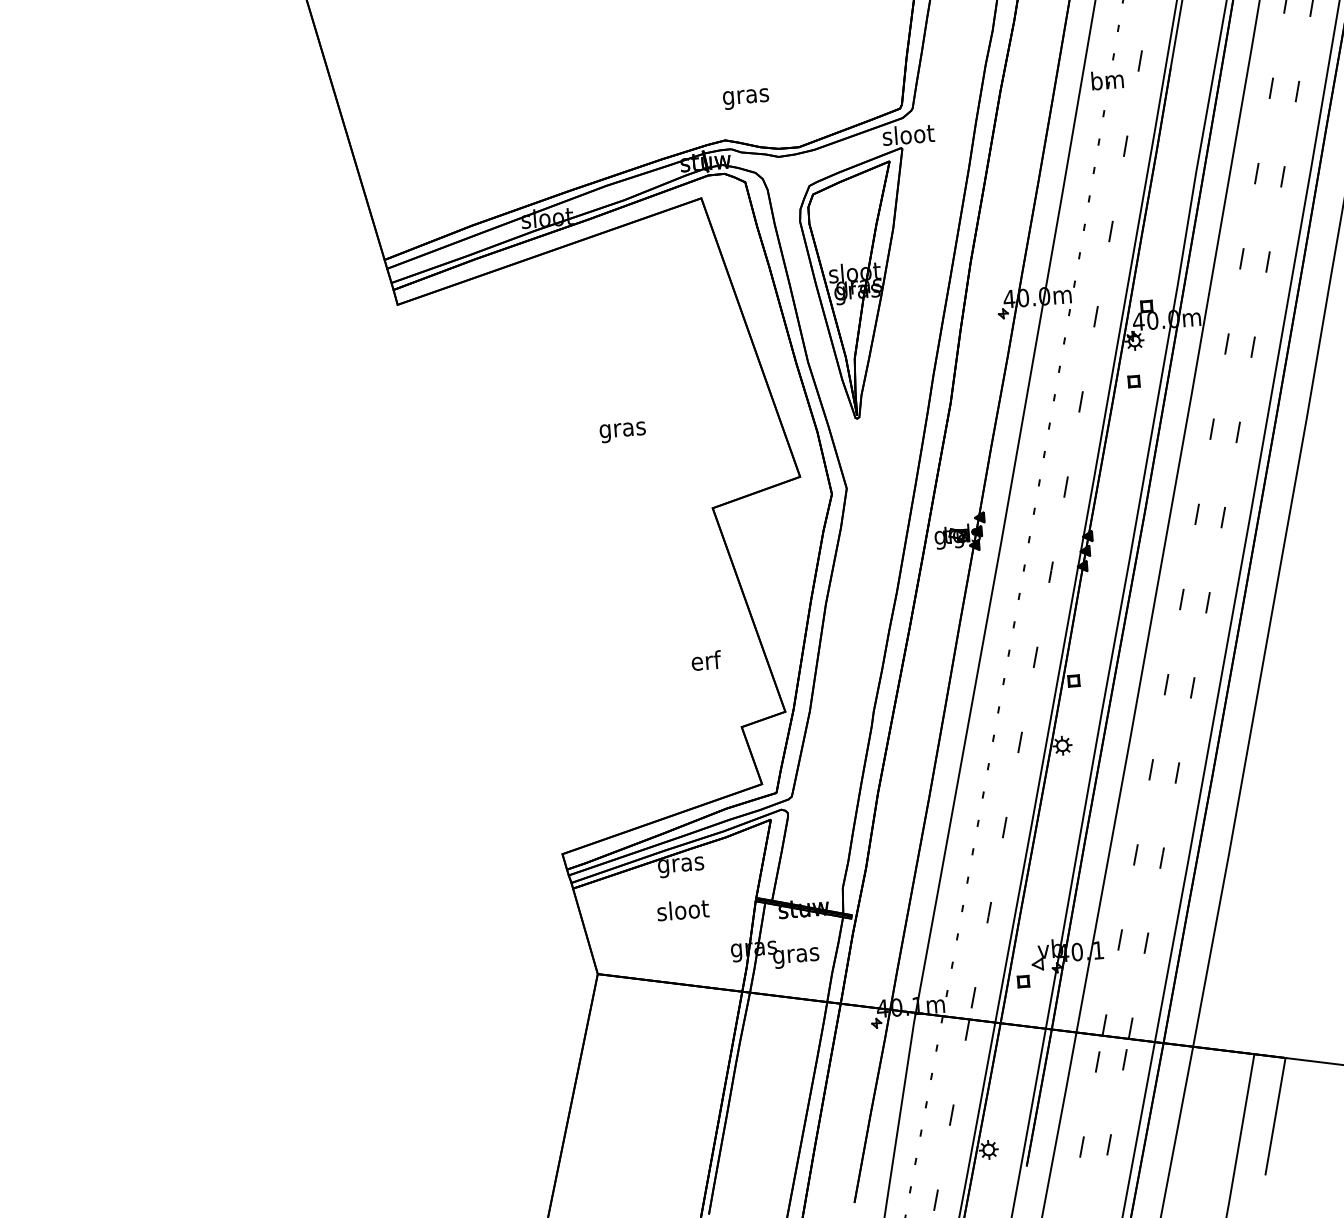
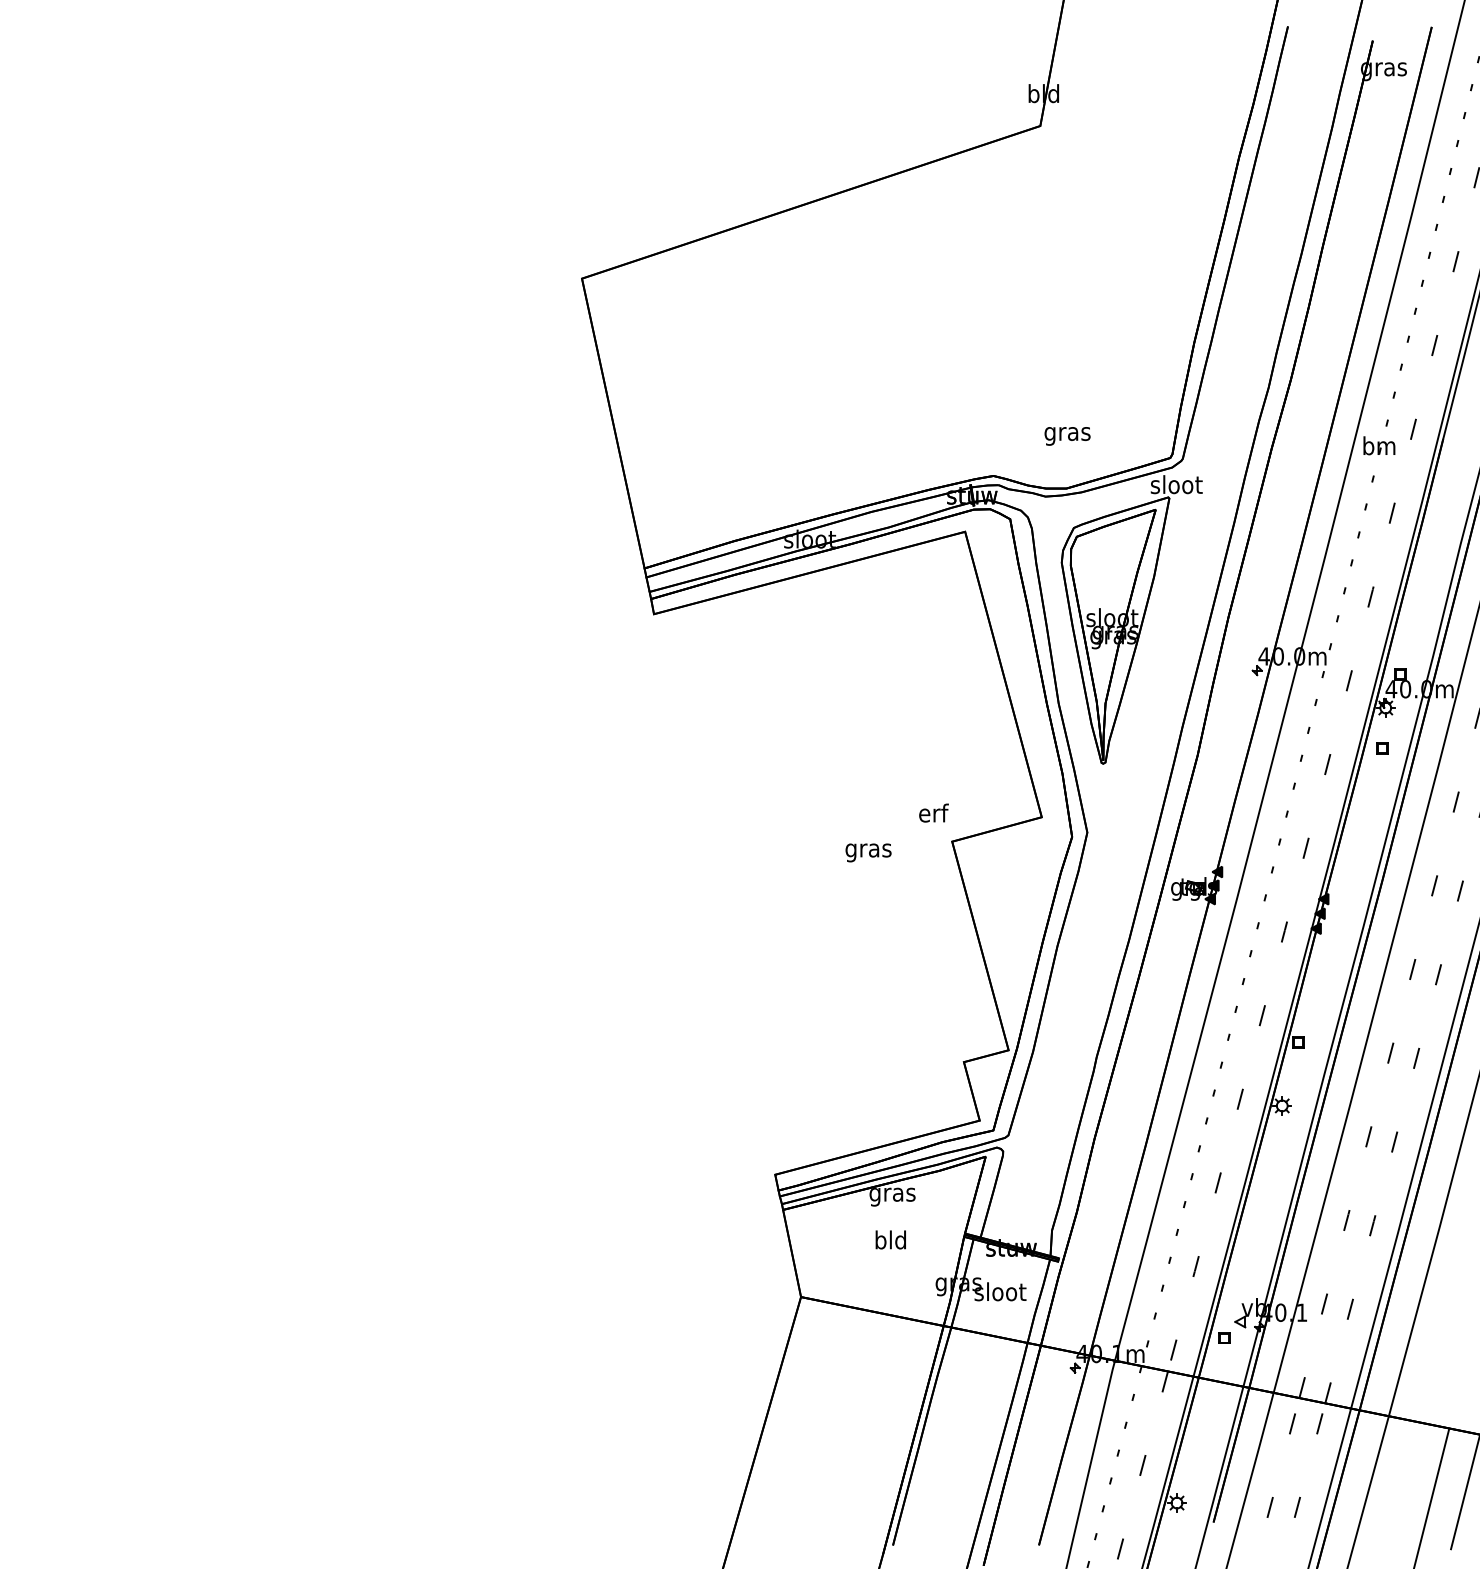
text: (746, 99) -> (1067, 436), moved
text: (622, 431) -> (868, 852), moved
text: (705, 660) -> (933, 812), moved
text: (683, 909) -> (891, 1239), sloot -> bld
text: (796, 955) -> (1000, 1294), gras -> sloot

